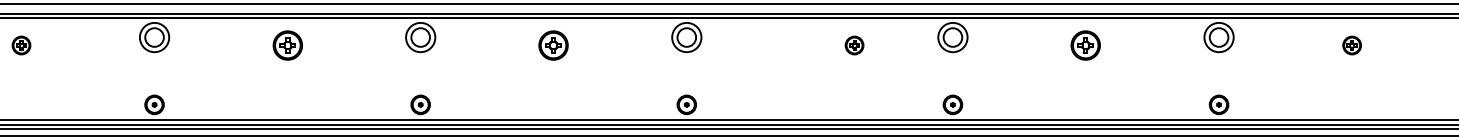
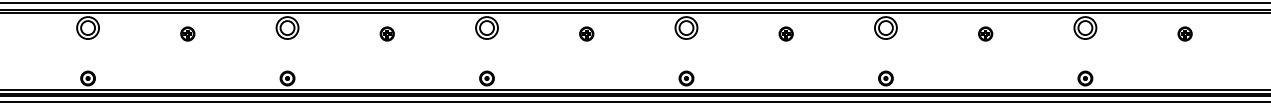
part: (286, 44) -> (386, 33), size x0.62
part: (553, 44) -> (586, 33), size x0.62
part: (853, 44) -> (785, 33), moved
part: (1085, 44) -> (985, 33), size x0.62

